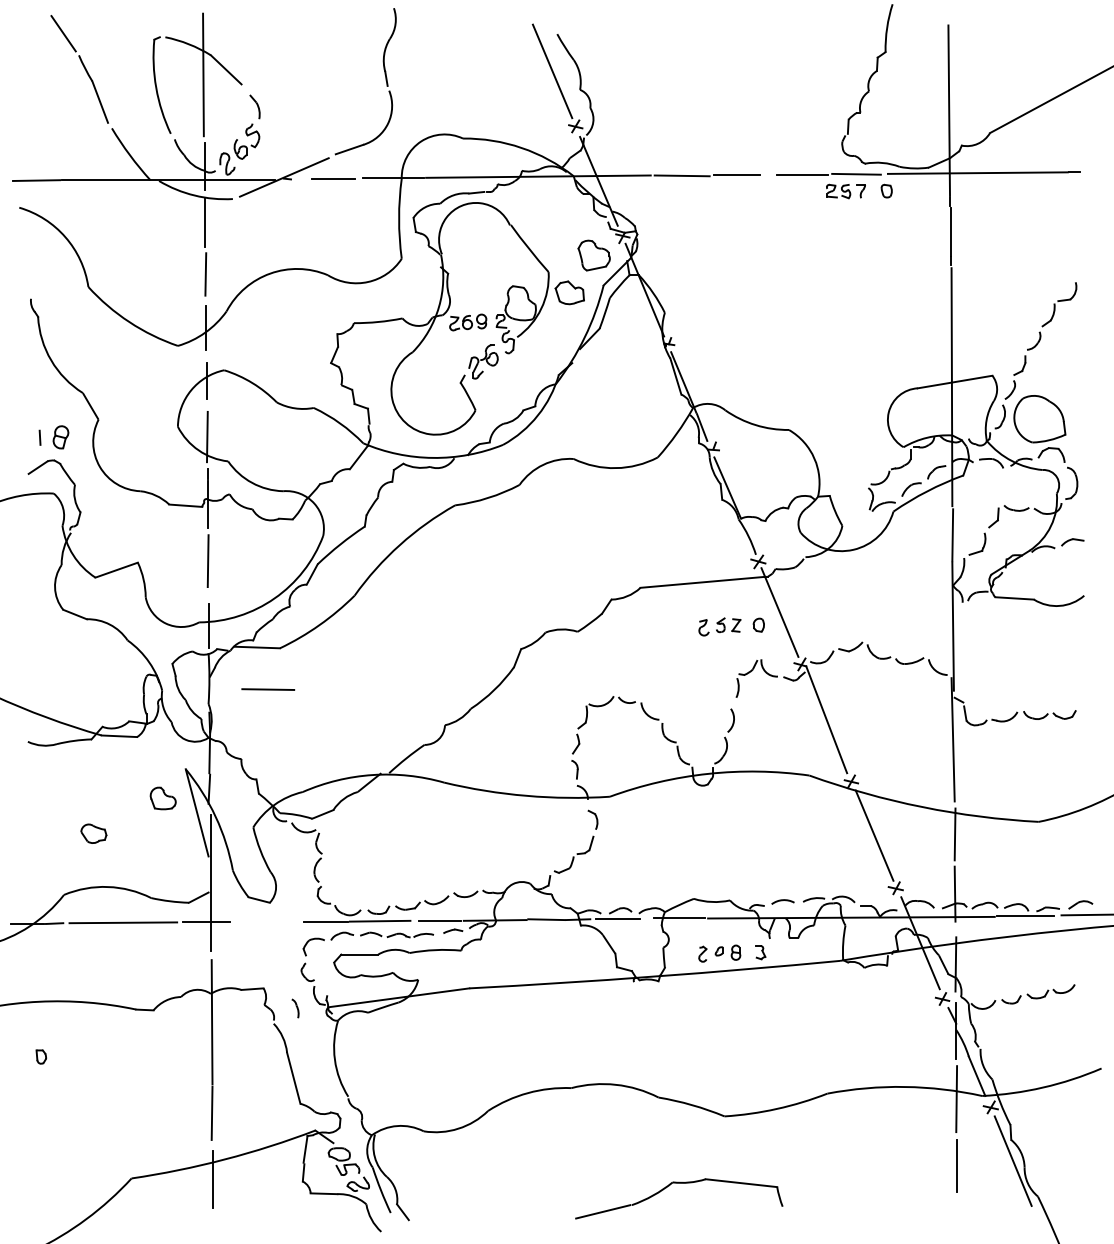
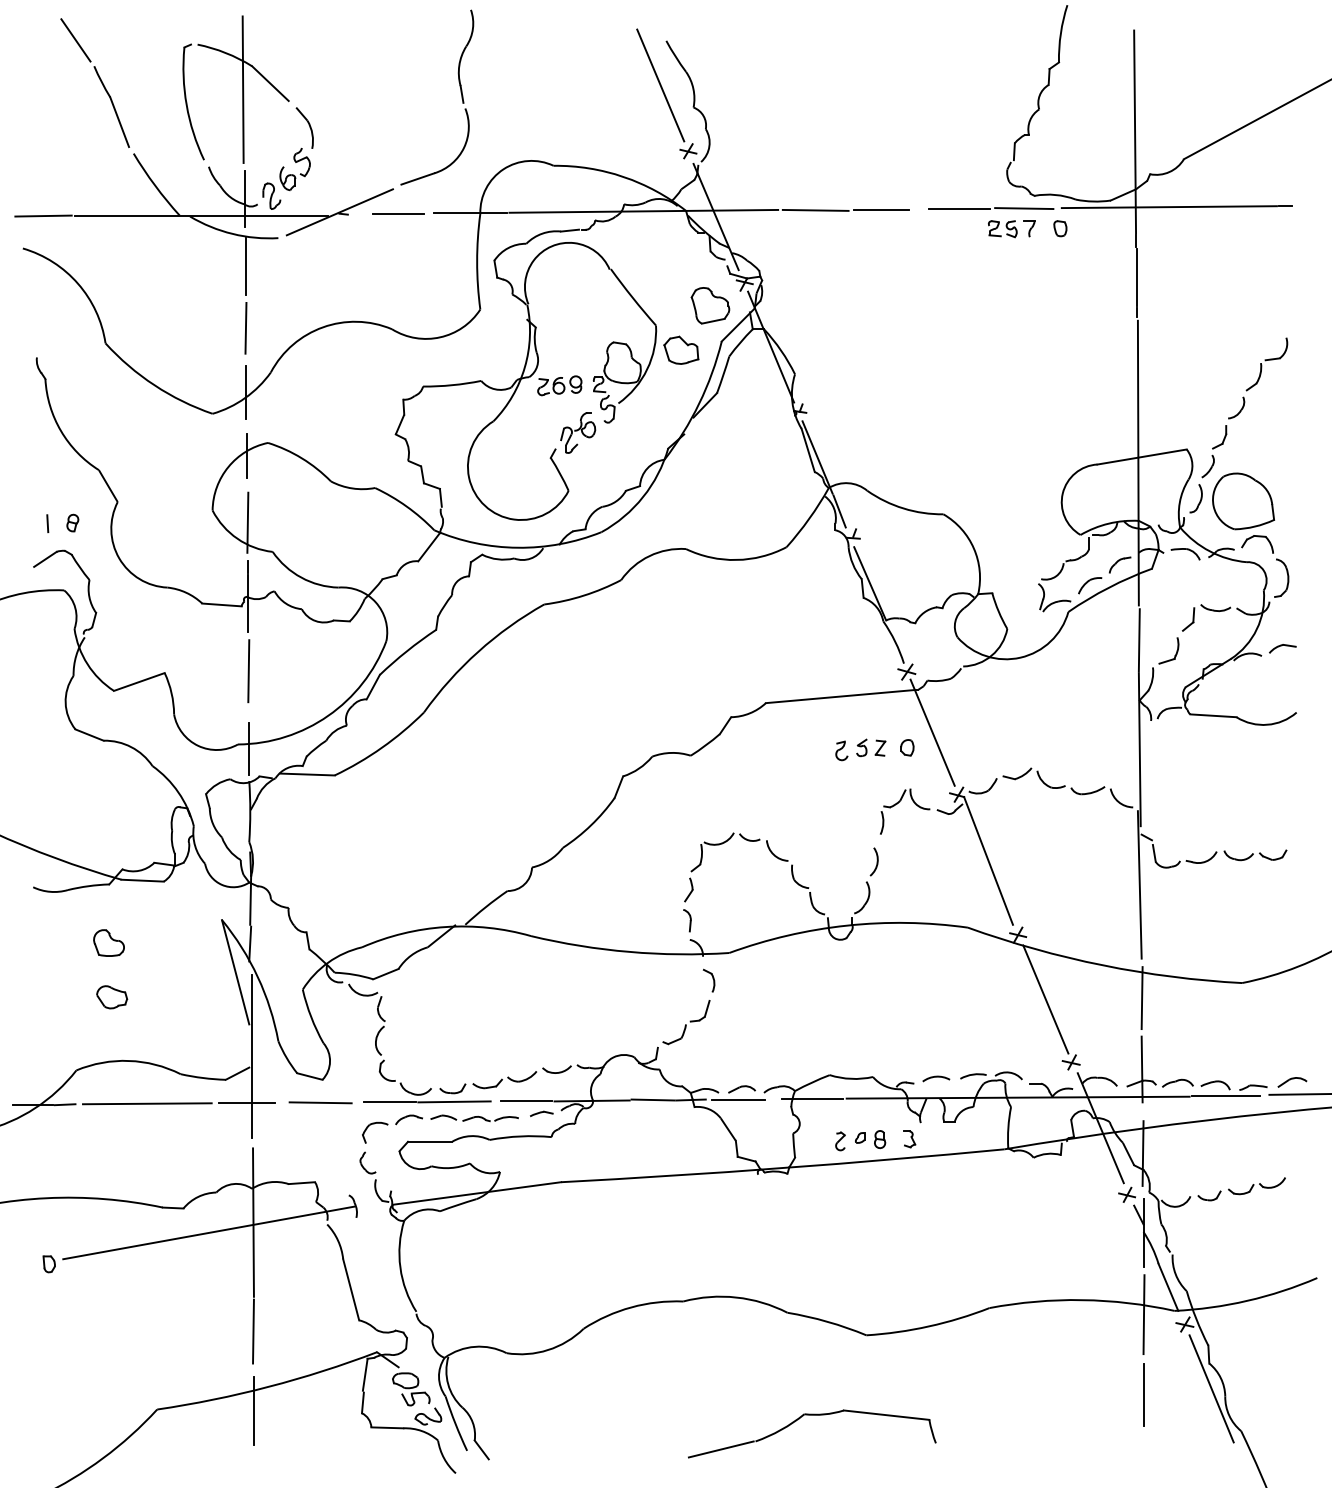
part: (254, 106) -> (304, 127), size x1.43
part: (60, 436) -> (72, 522), size x0.62
line: (268, 689) -> (320, 1102), moved
part: (162, 797) -> (108, 942), moved
line: (174, 1030) -> (208, 1232), added

